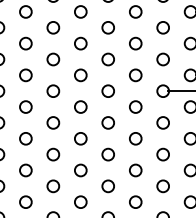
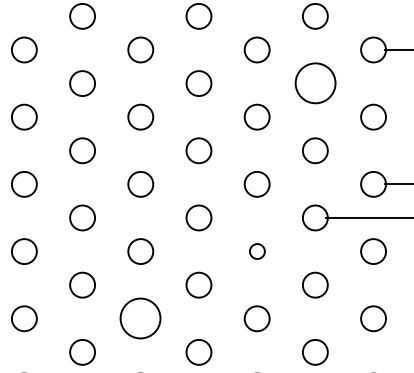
circle: (162, 27) -> (313, 82), size x1.6
circle: (135, 106) -> (256, 250), size x0.6
circle: (80, 138) -> (140, 318), size x1.6

